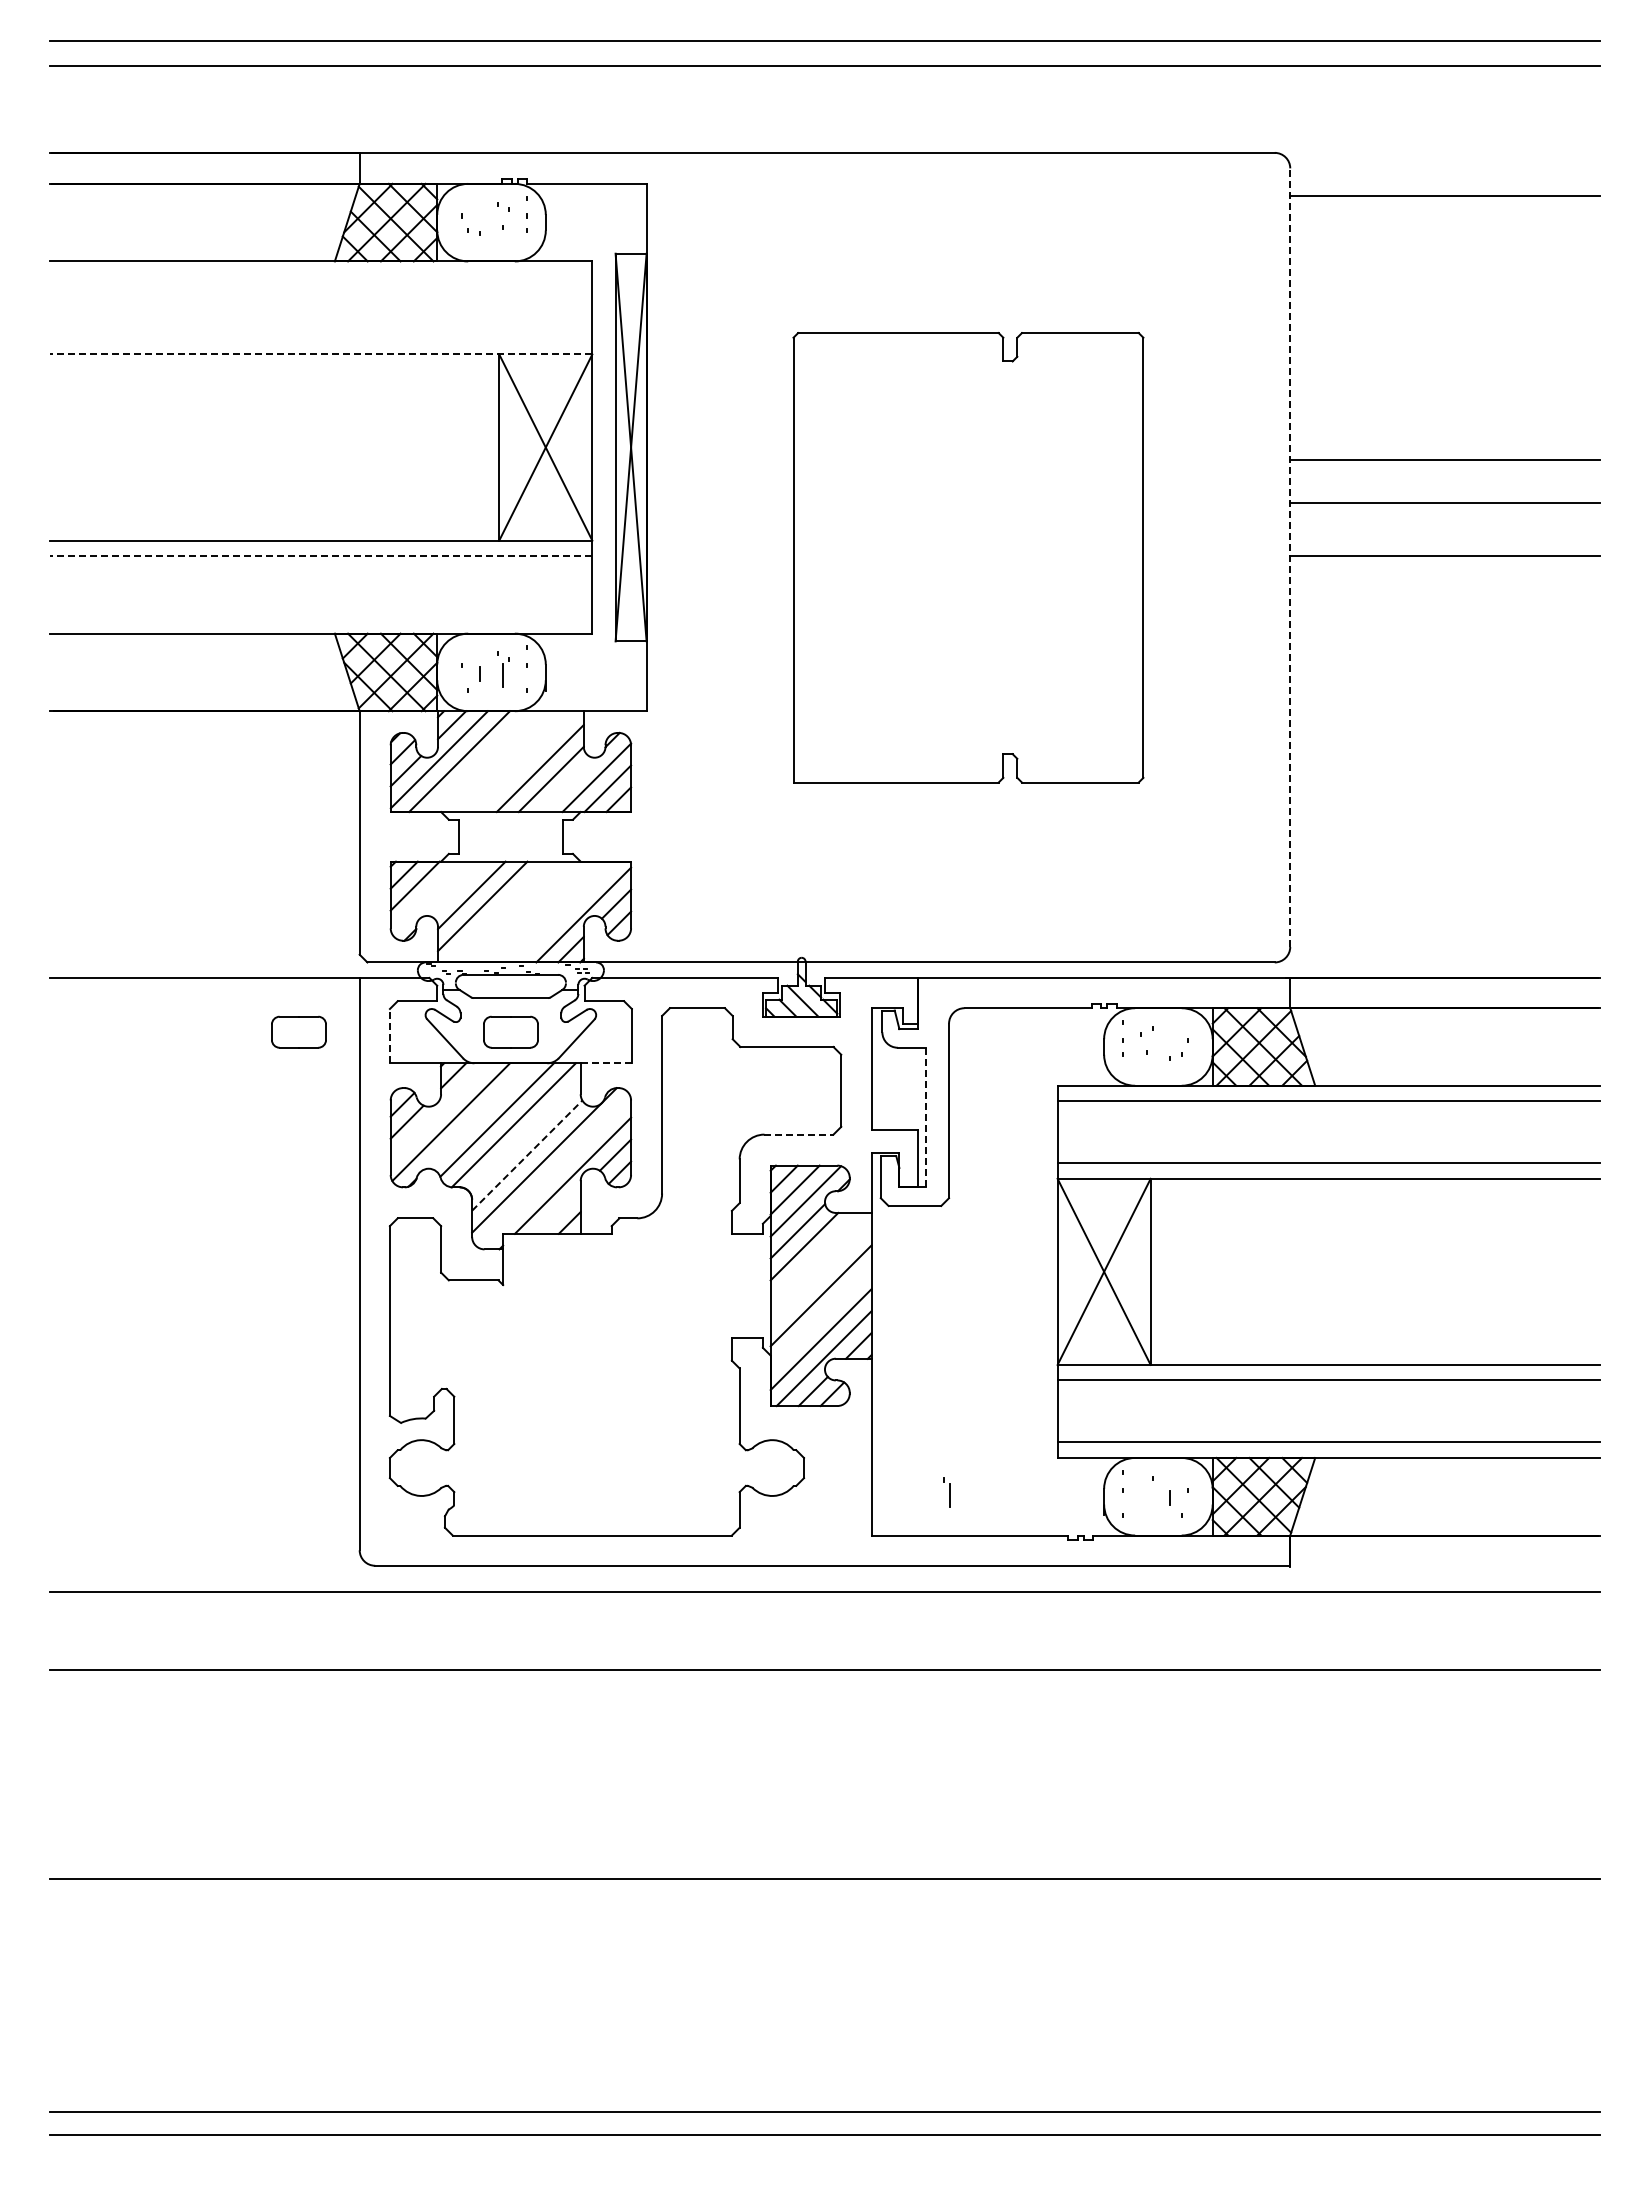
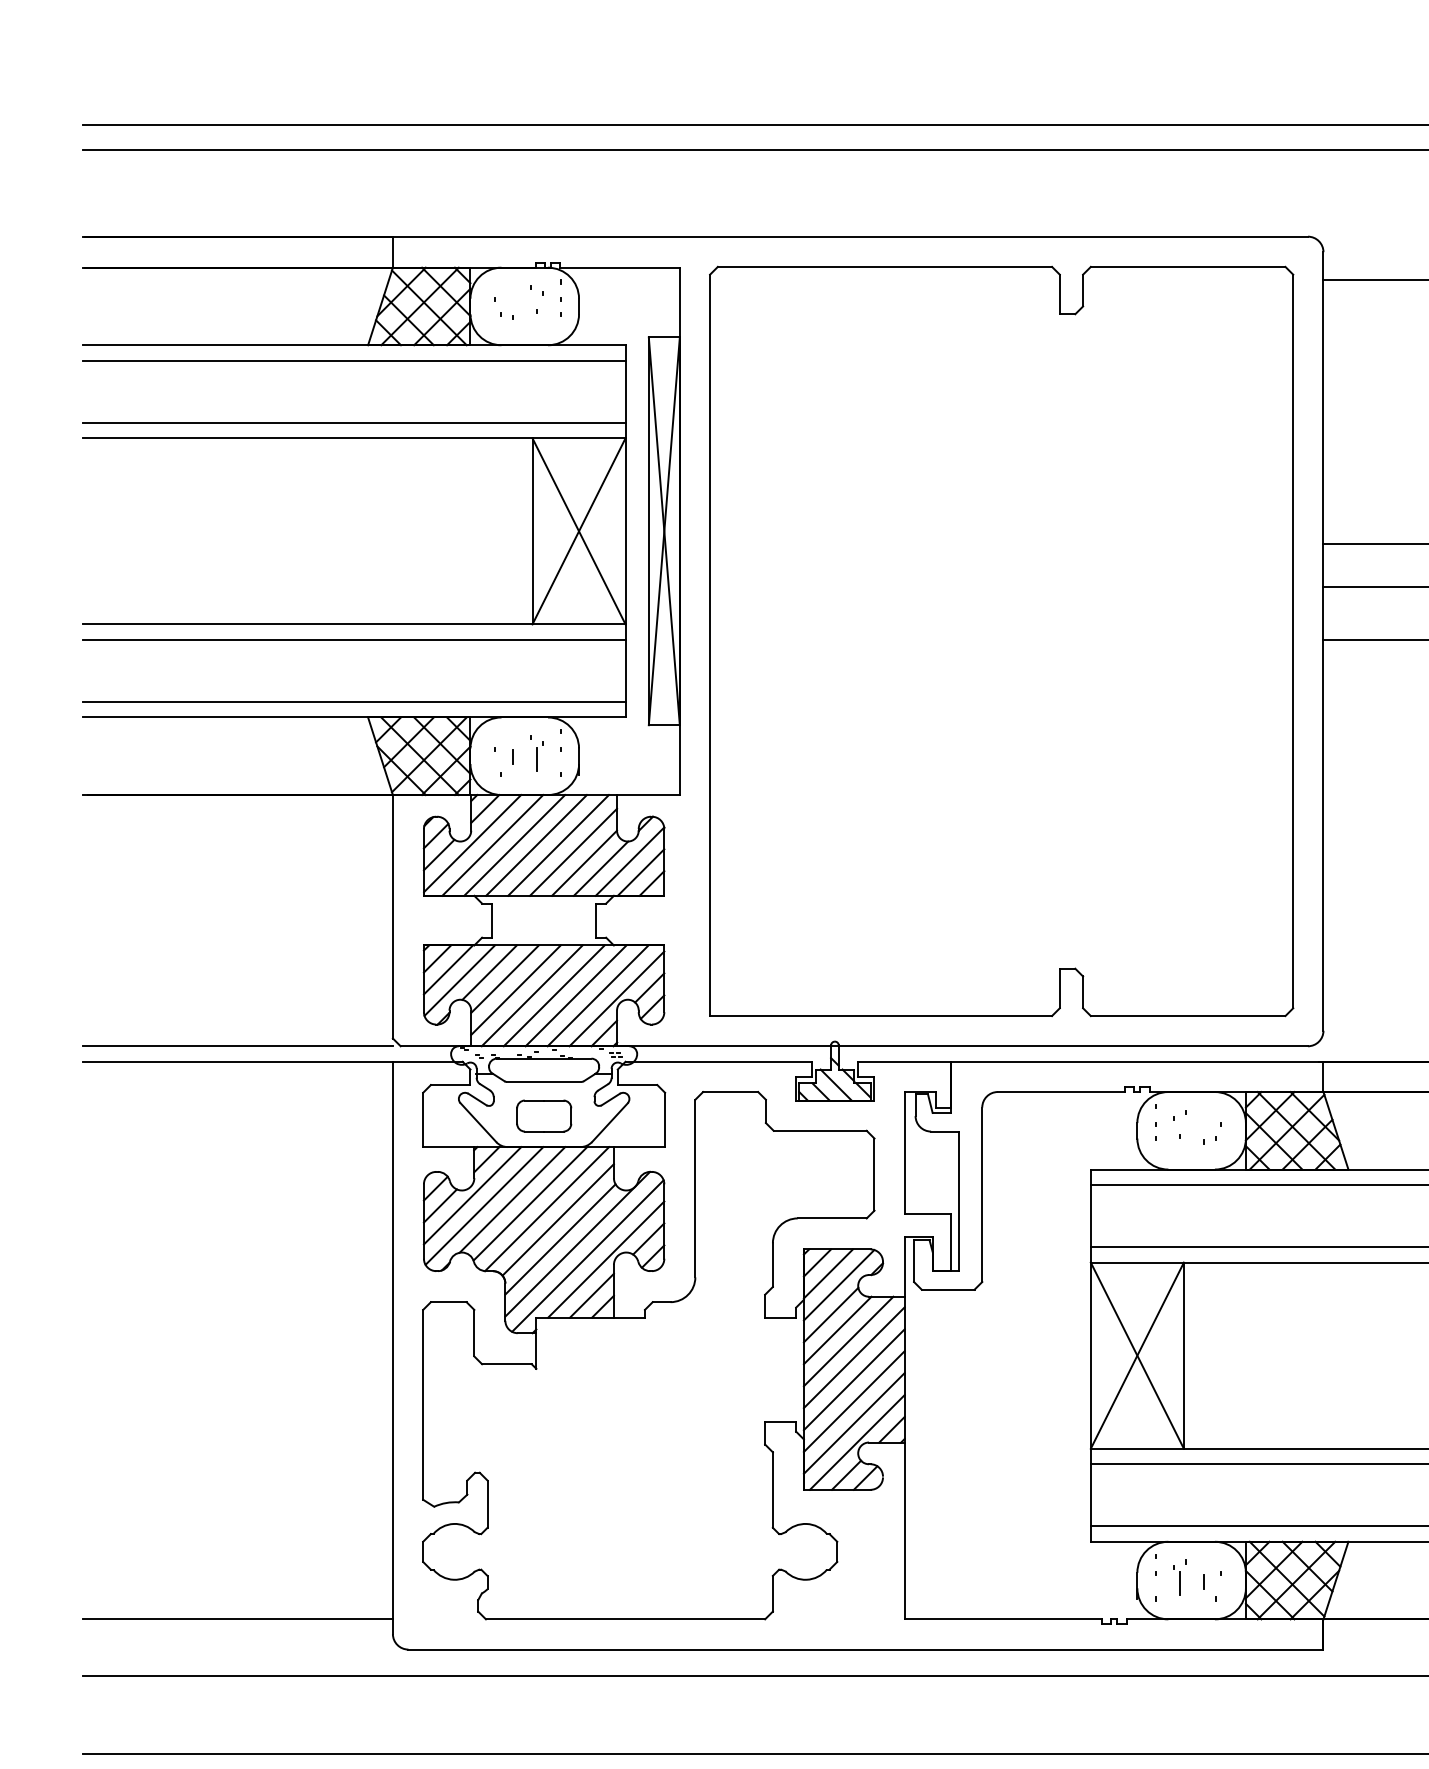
line: (320, 276) -> (353, 360), added
line: (320, 338) -> (353, 422), added
line: (320, 354) -> (353, 438), dashed -> solid
line: (320, 556) -> (353, 640), dashed -> solid
part: (968, 557) -> (1001, 641), size x1.67
line: (1290, 557) -> (1323, 641), dashed -> solid
line: (320, 618) -> (353, 702), added
line: (481, 761) -> (514, 845), added
line: (502, 761) -> (535, 845), added
line: (524, 761) -> (557, 845), added
line: (567, 784) -> (600, 868), added
line: (456, 888) -> (489, 972), added
line: (426, 896) -> (459, 980), added
line: (498, 911) -> (531, 995), added
line: (520, 911) -> (553, 995), added
line: (542, 911) -> (575, 995), added
line: (564, 911) -> (597, 995), added
line: (204, 962) -> (237, 1046), added
part: (298, 1031) -> (331, 1115), removed
line: (389, 1035) -> (422, 1119), dashed -> solid
line: (606, 1063) -> (639, 1147), dashed -> solid
line: (439, 1111) -> (472, 1195), added
line: (479, 1116) -> (512, 1200), added
line: (925, 1117) -> (958, 1201), dashed -> solid
line: (798, 1134) -> (831, 1218), dashed -> solid
line: (524, 1135) -> (557, 1219), added
line: (527, 1155) -> (560, 1239), dashed -> solid
line: (554, 1171) -> (587, 1255), added
line: (558, 1211) -> (591, 1295), added
line: (815, 1257) -> (848, 1341), added
line: (820, 1273) -> (853, 1357), added
line: (820, 1317) -> (853, 1401), added
part: (946, 1492) -> (1176, 1580), moved
line: (204, 1535) -> (237, 1619), added

